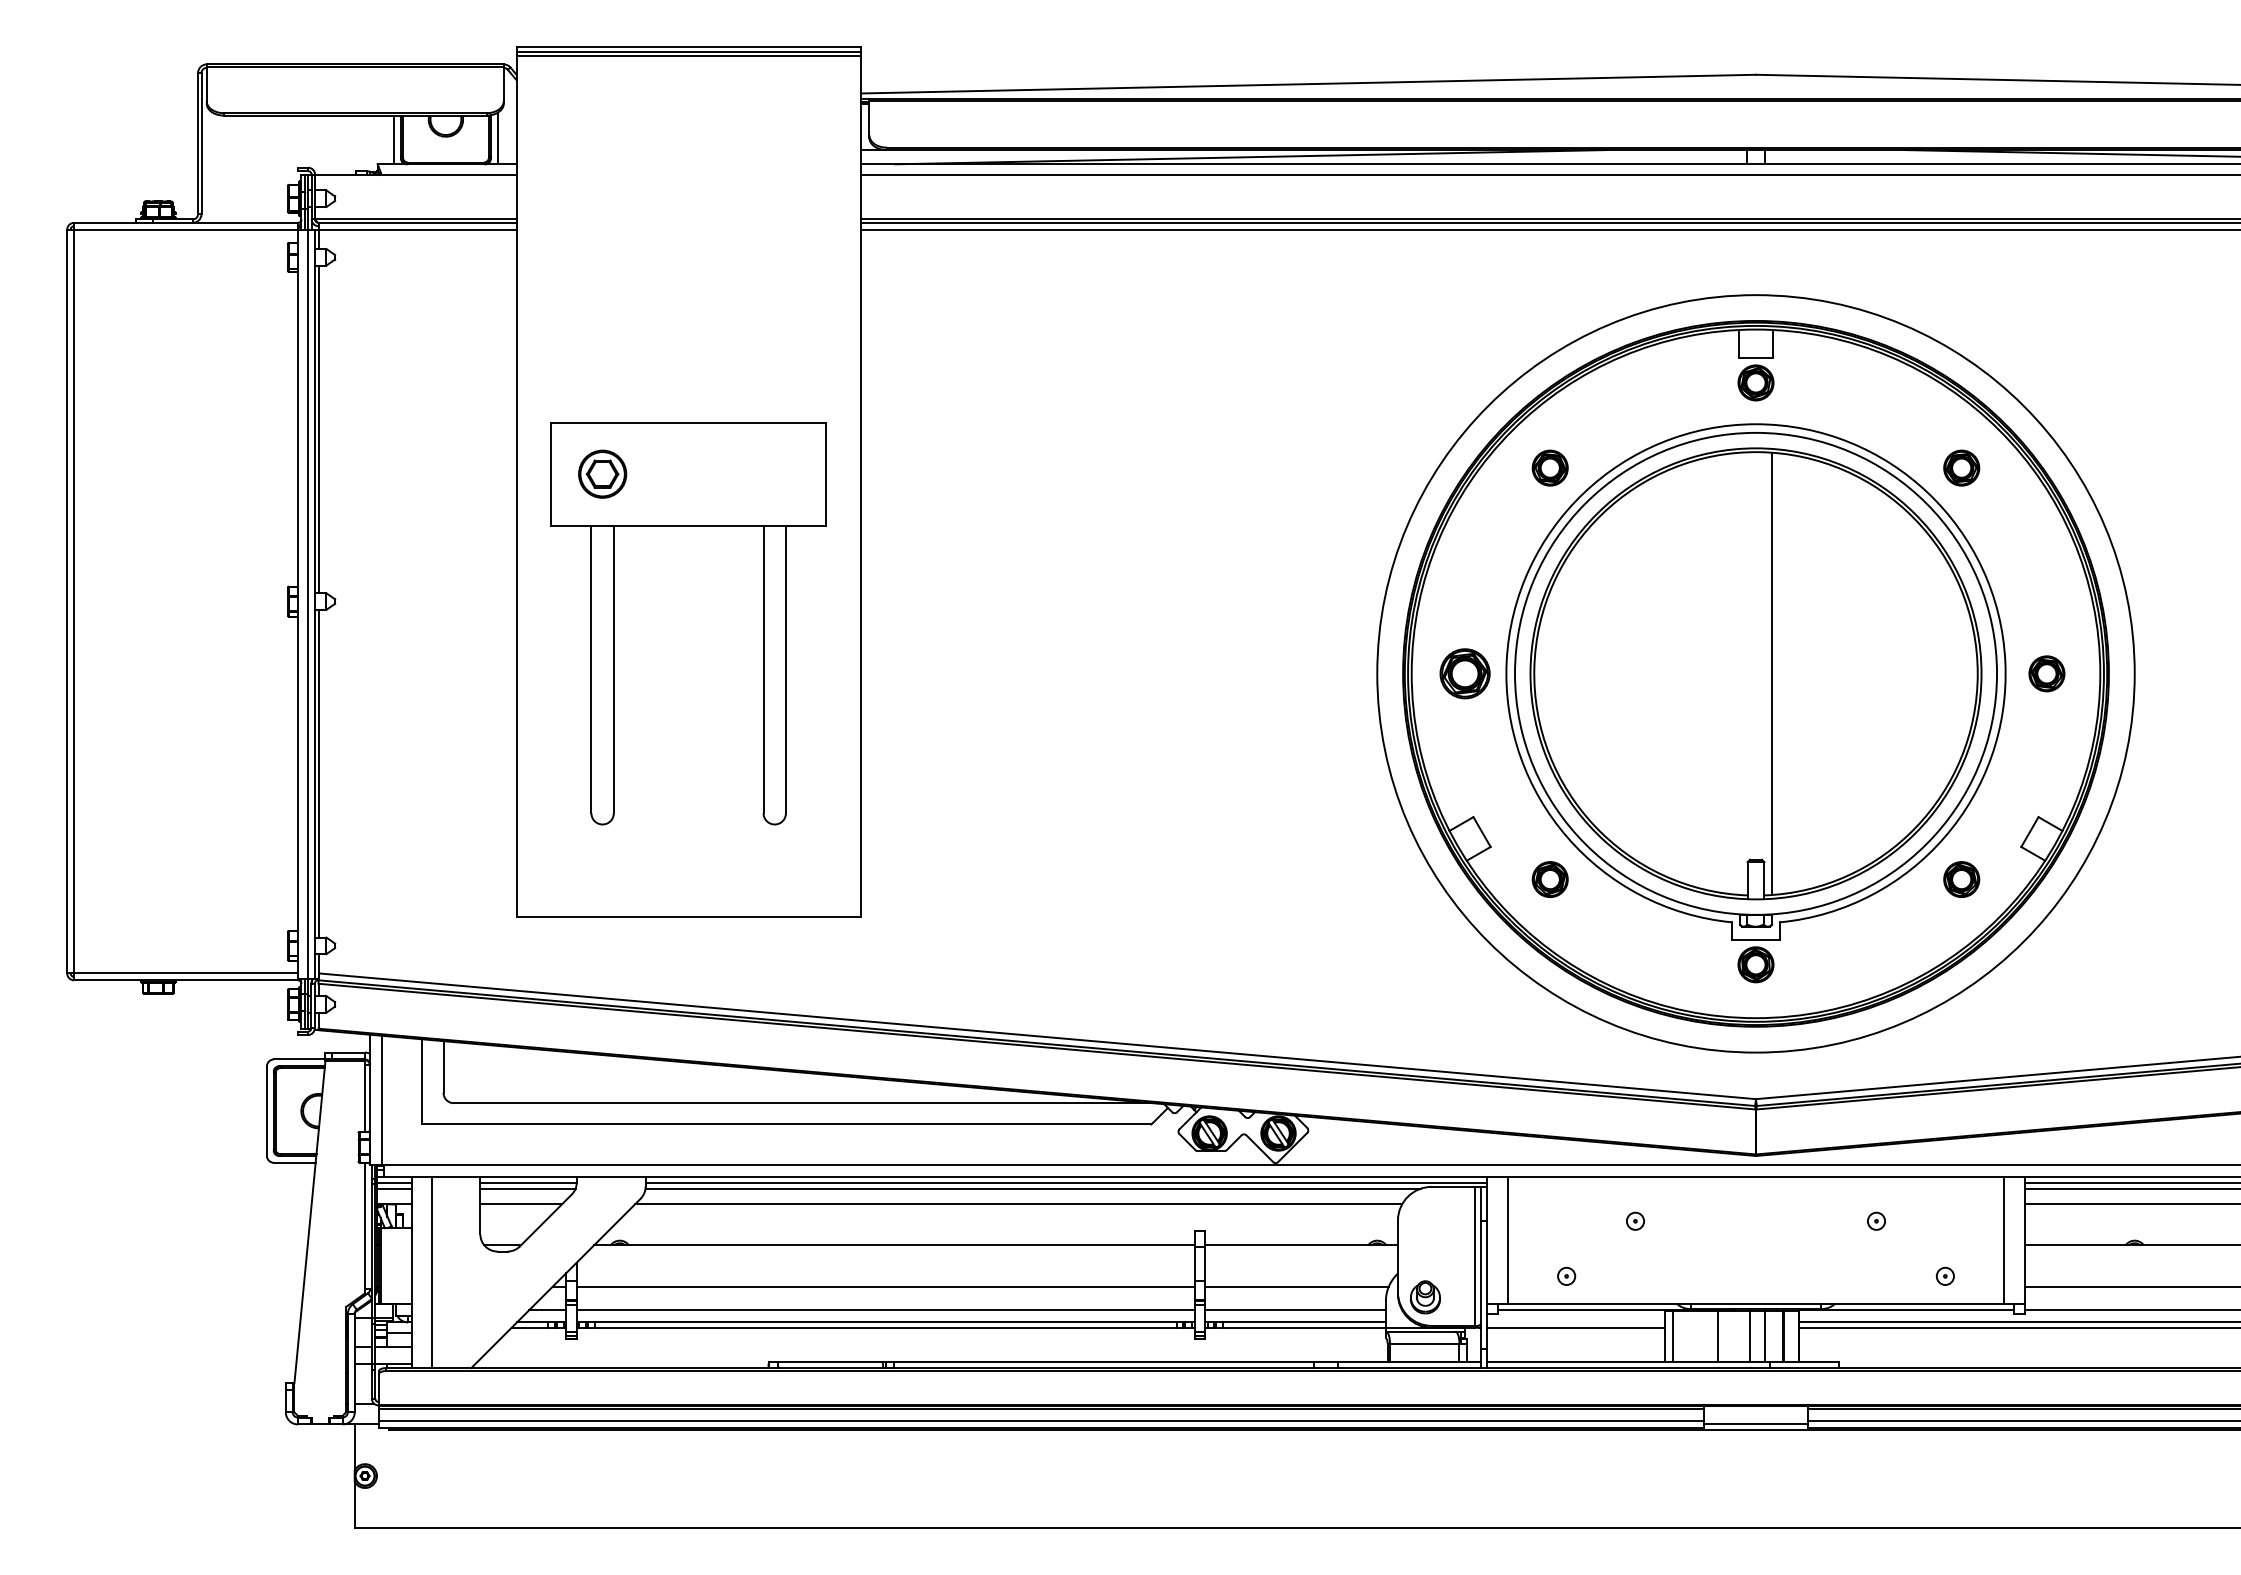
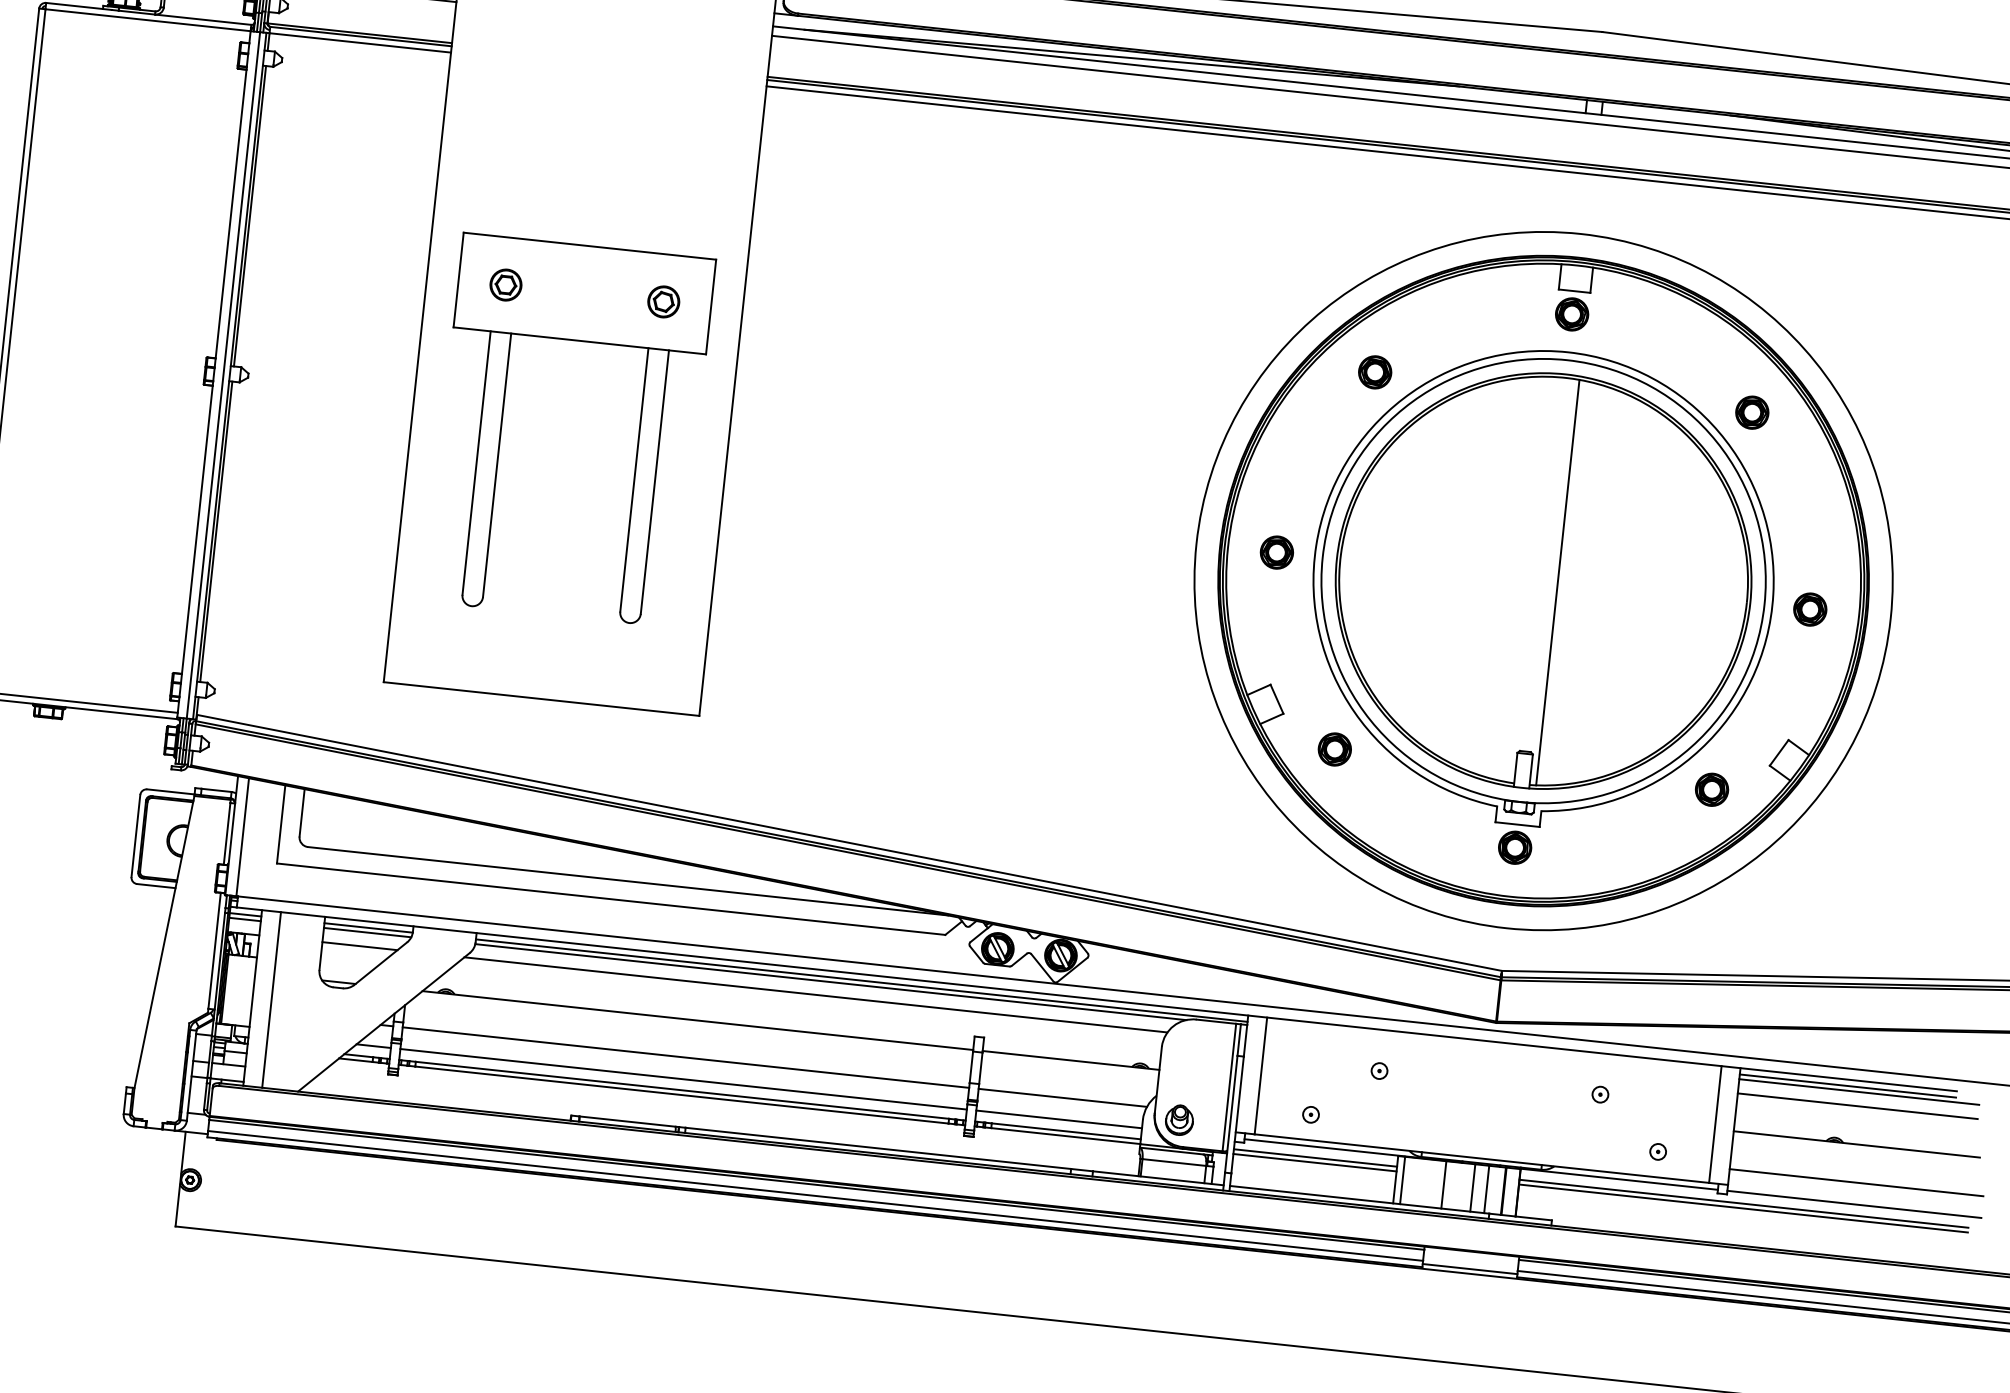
part: (602, 473) -> (505, 284), size x0.71
part: (774, 473) -> (663, 301), added
part: (1464, 673) -> (1276, 552), size x0.71
line: (1576, 1322) -> (1315, 1158), added

